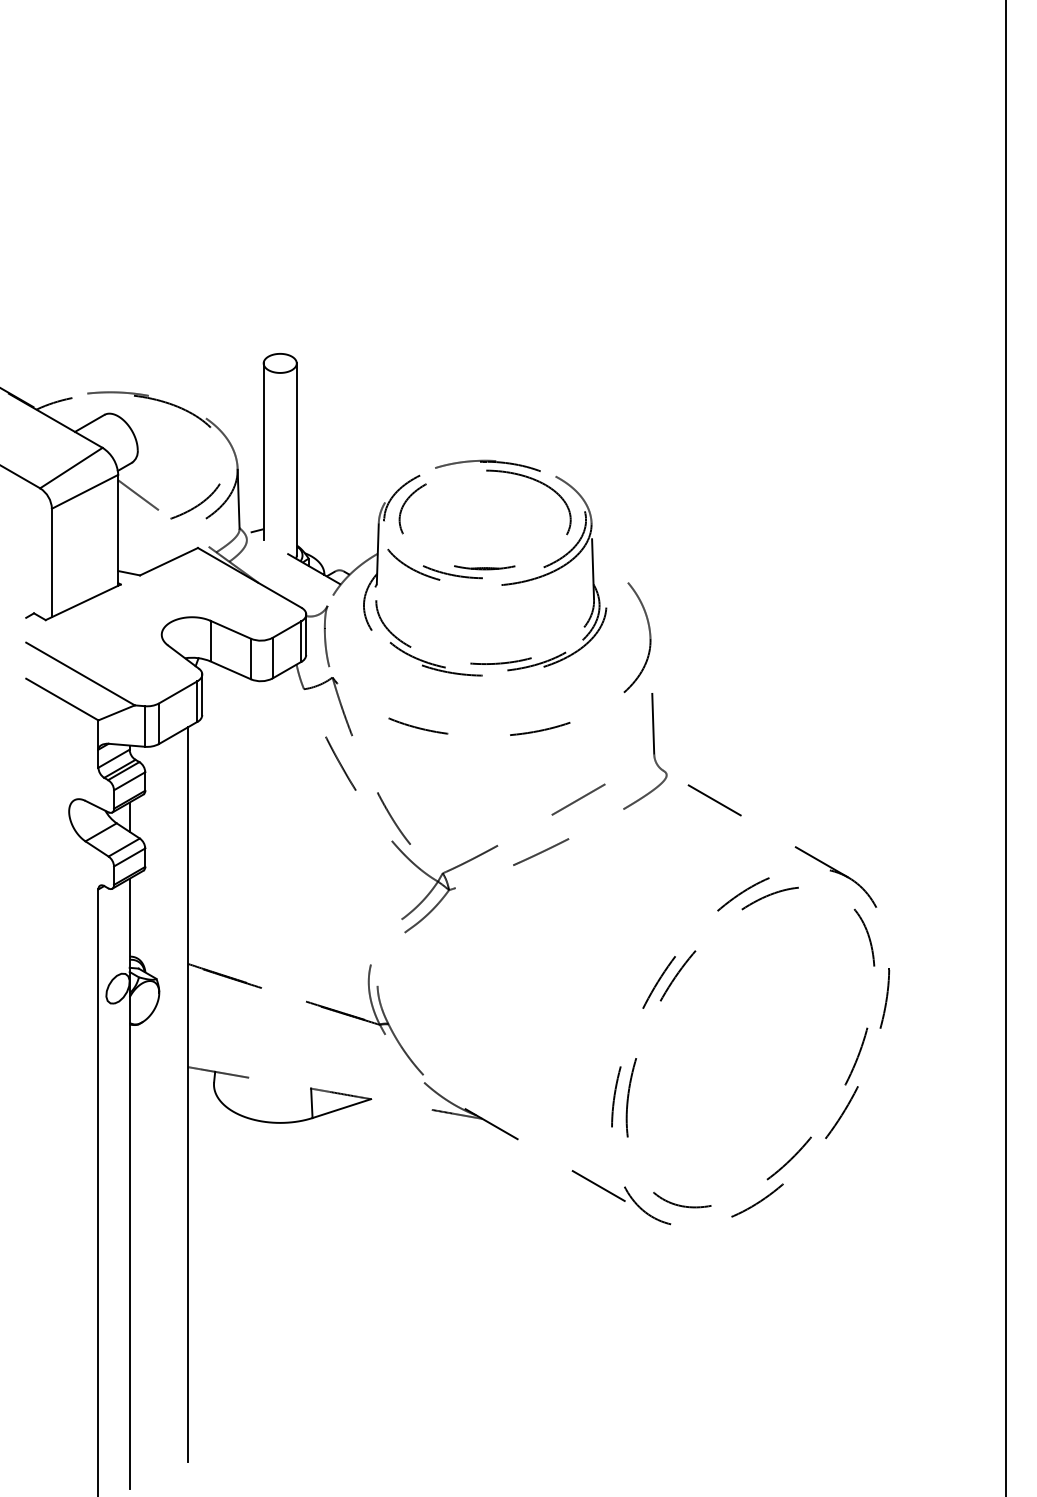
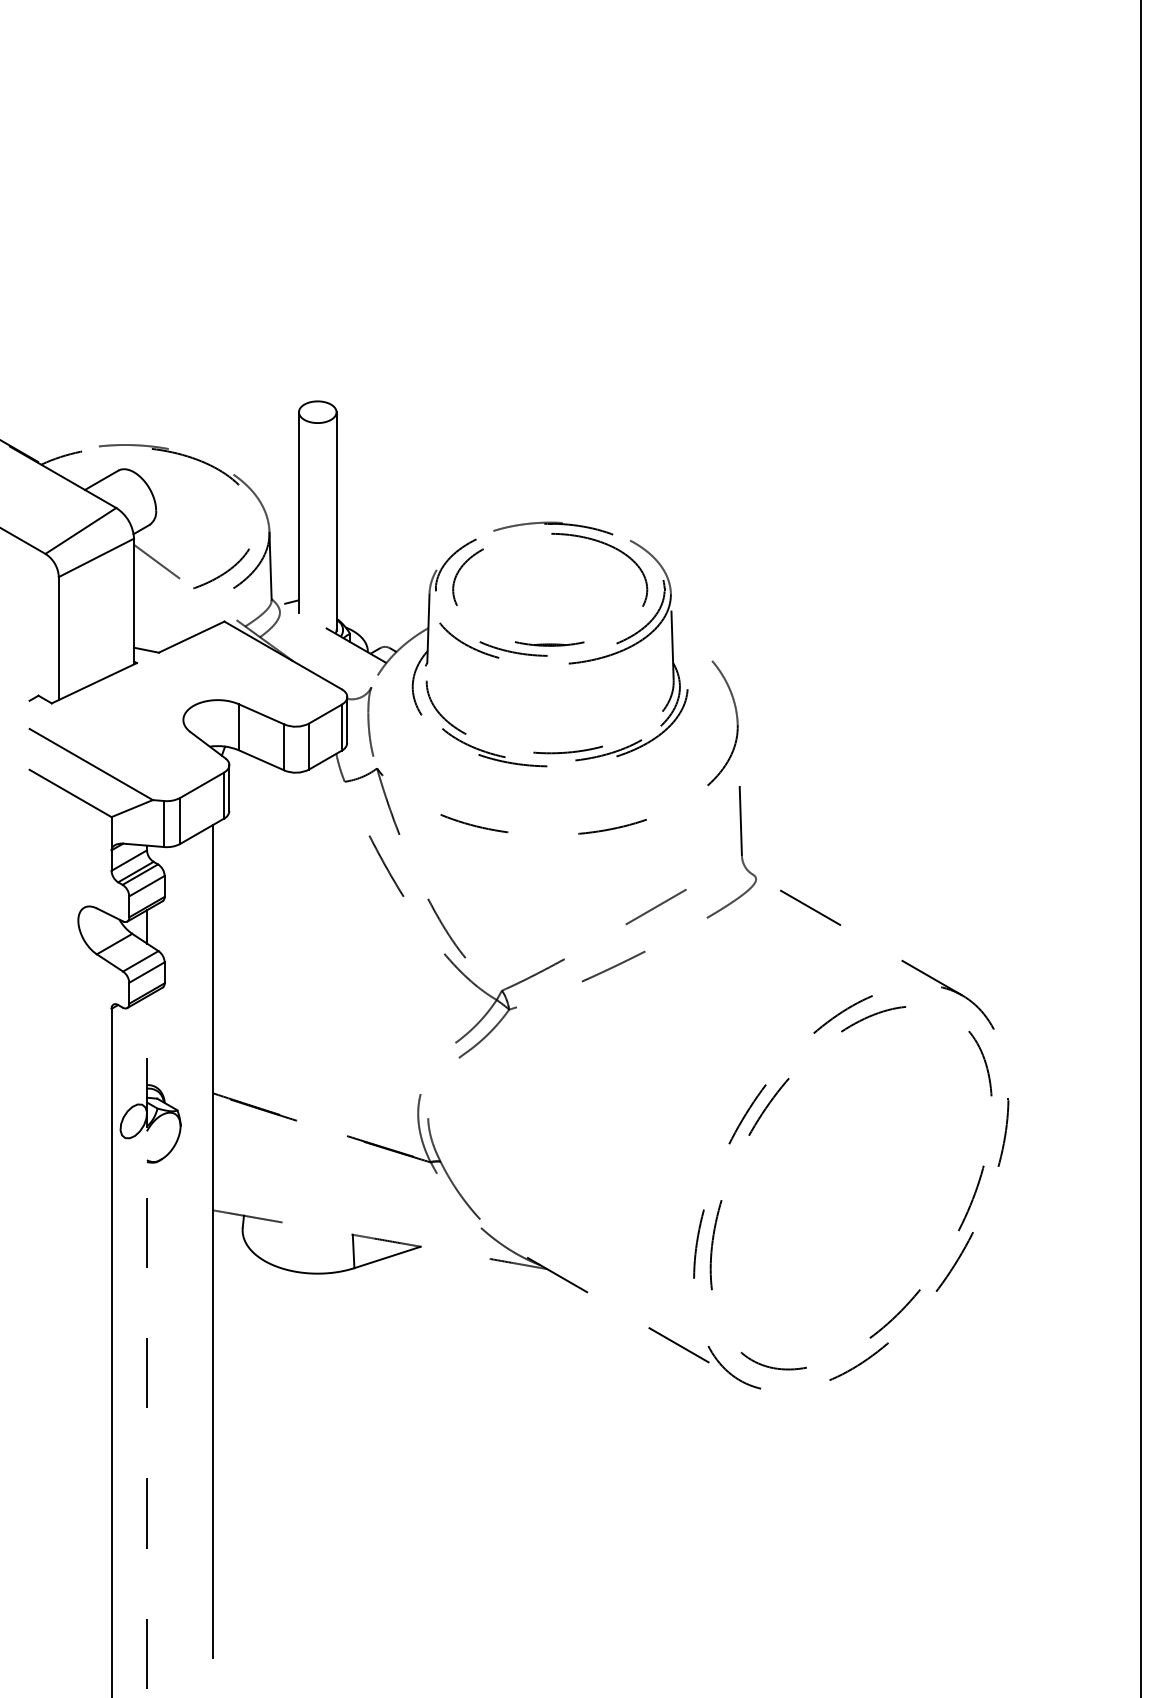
line: (129, 1183) -> (146, 1342), solid -> dashed

